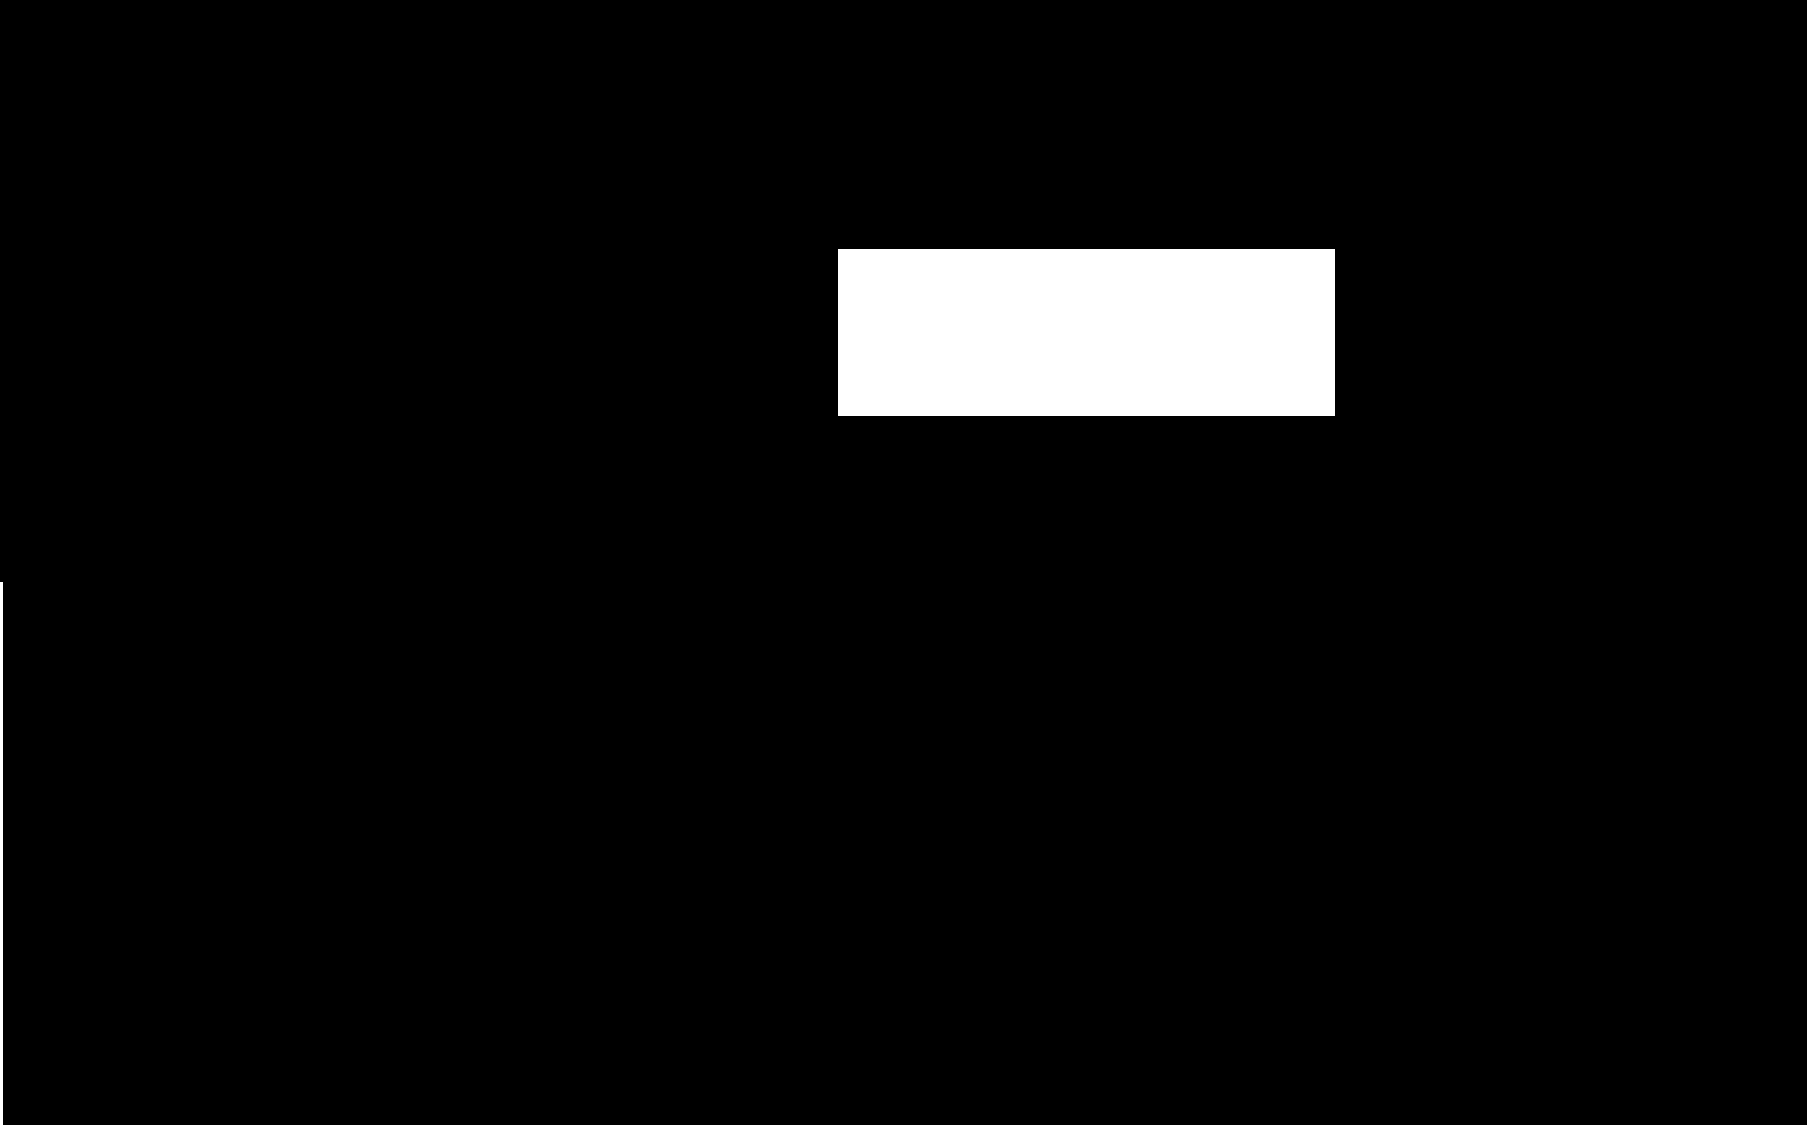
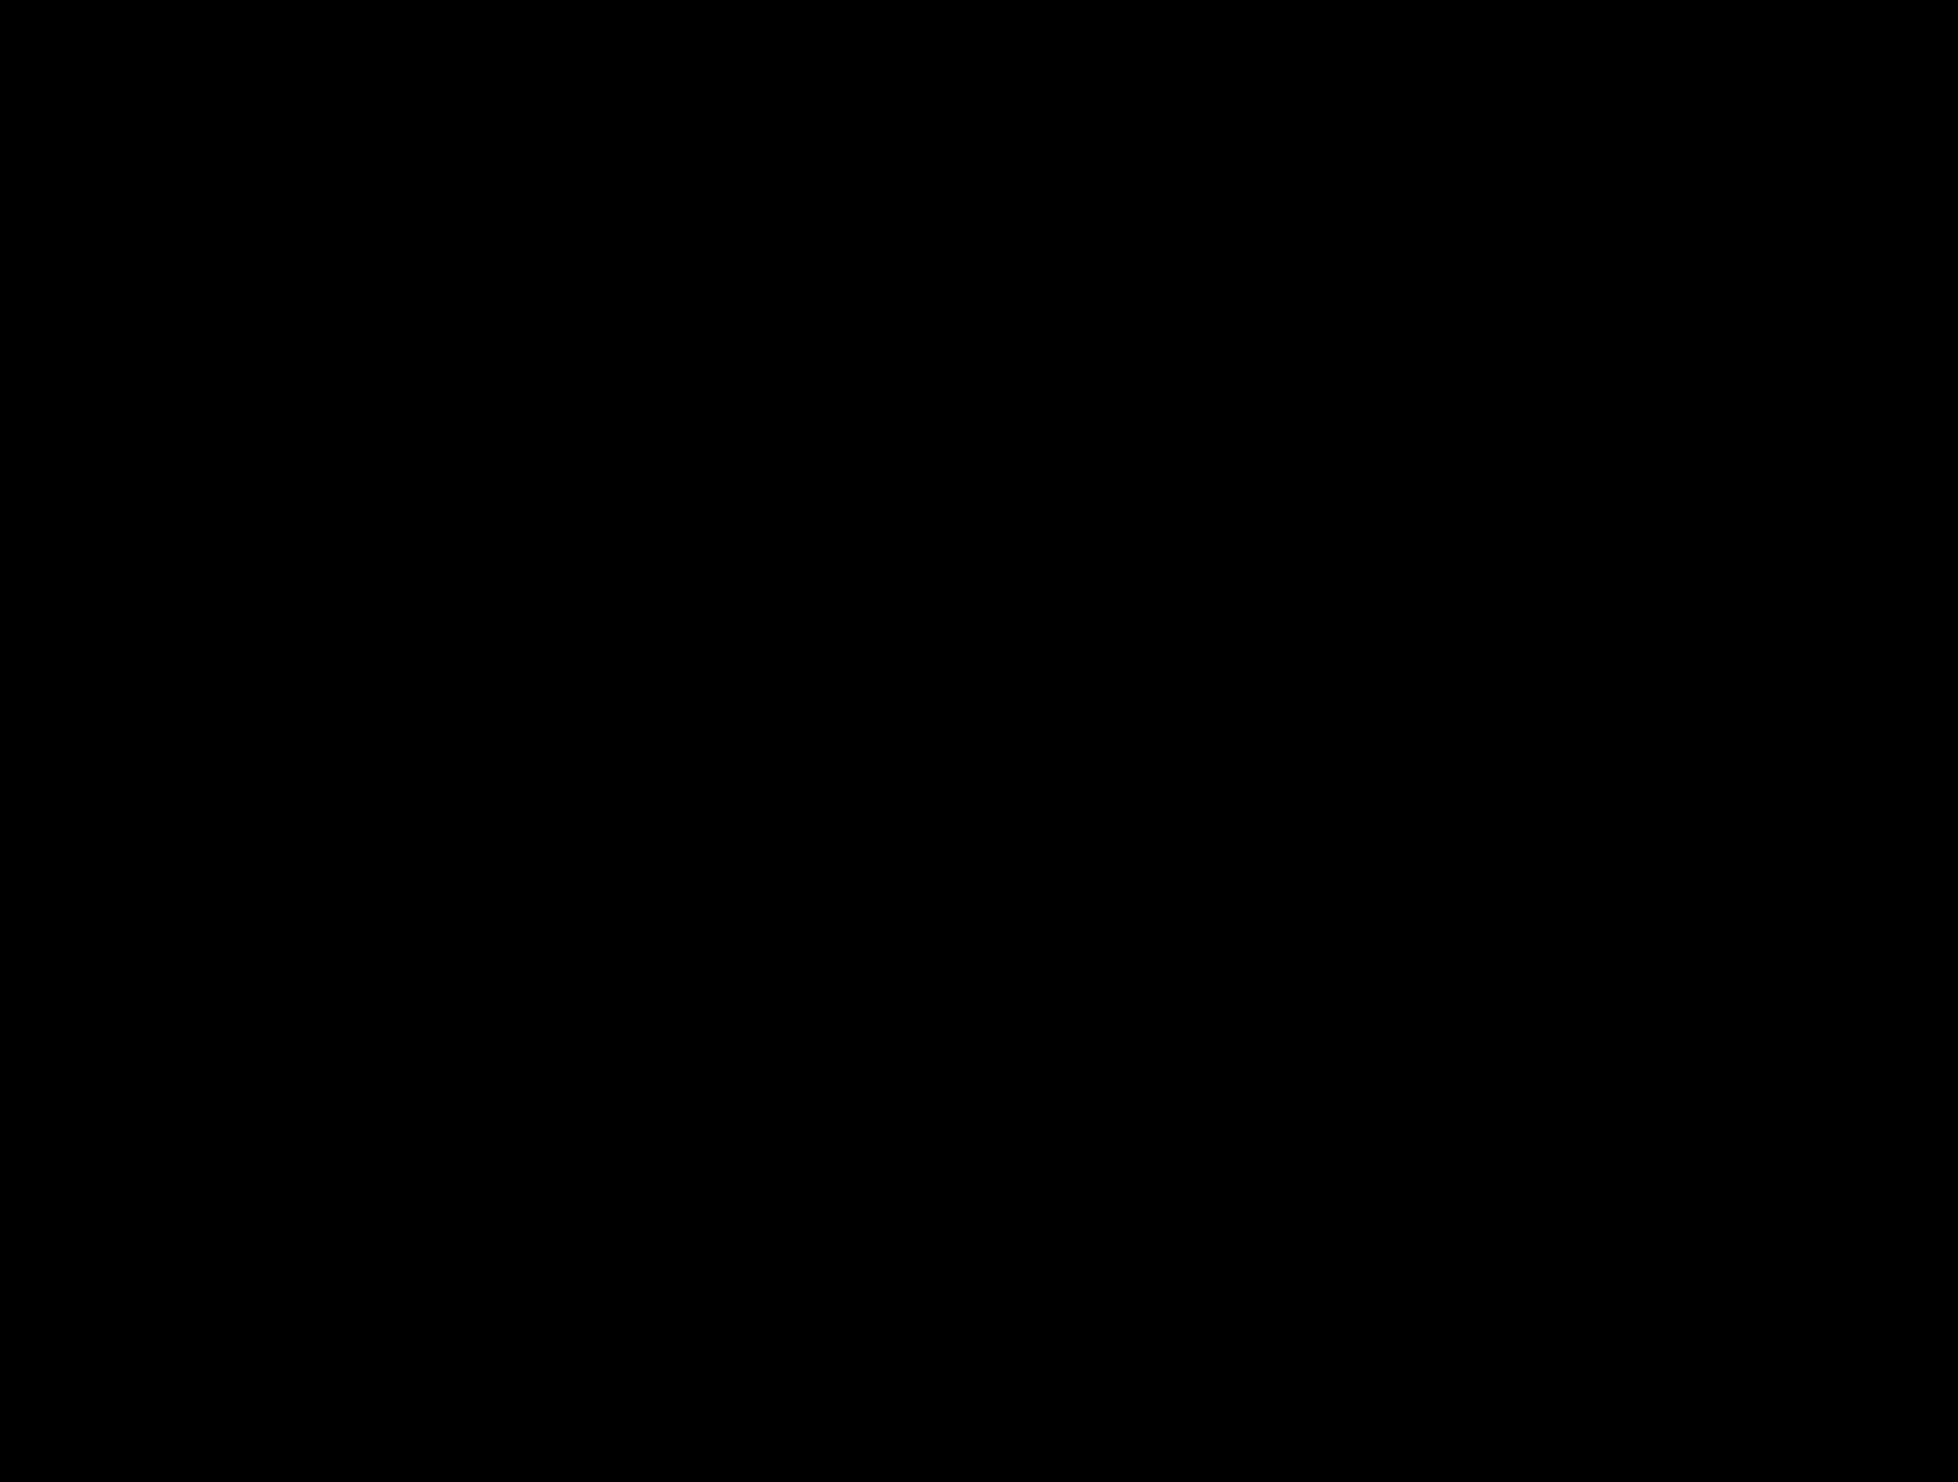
fill: (1086, 331) -> (1015, 219), added

